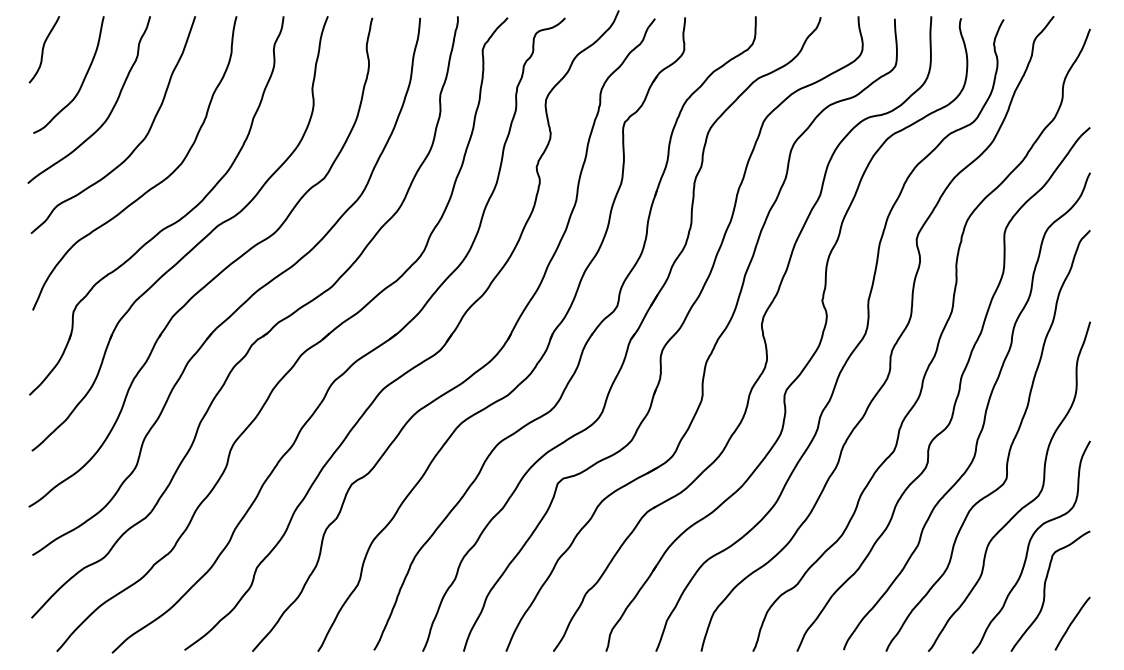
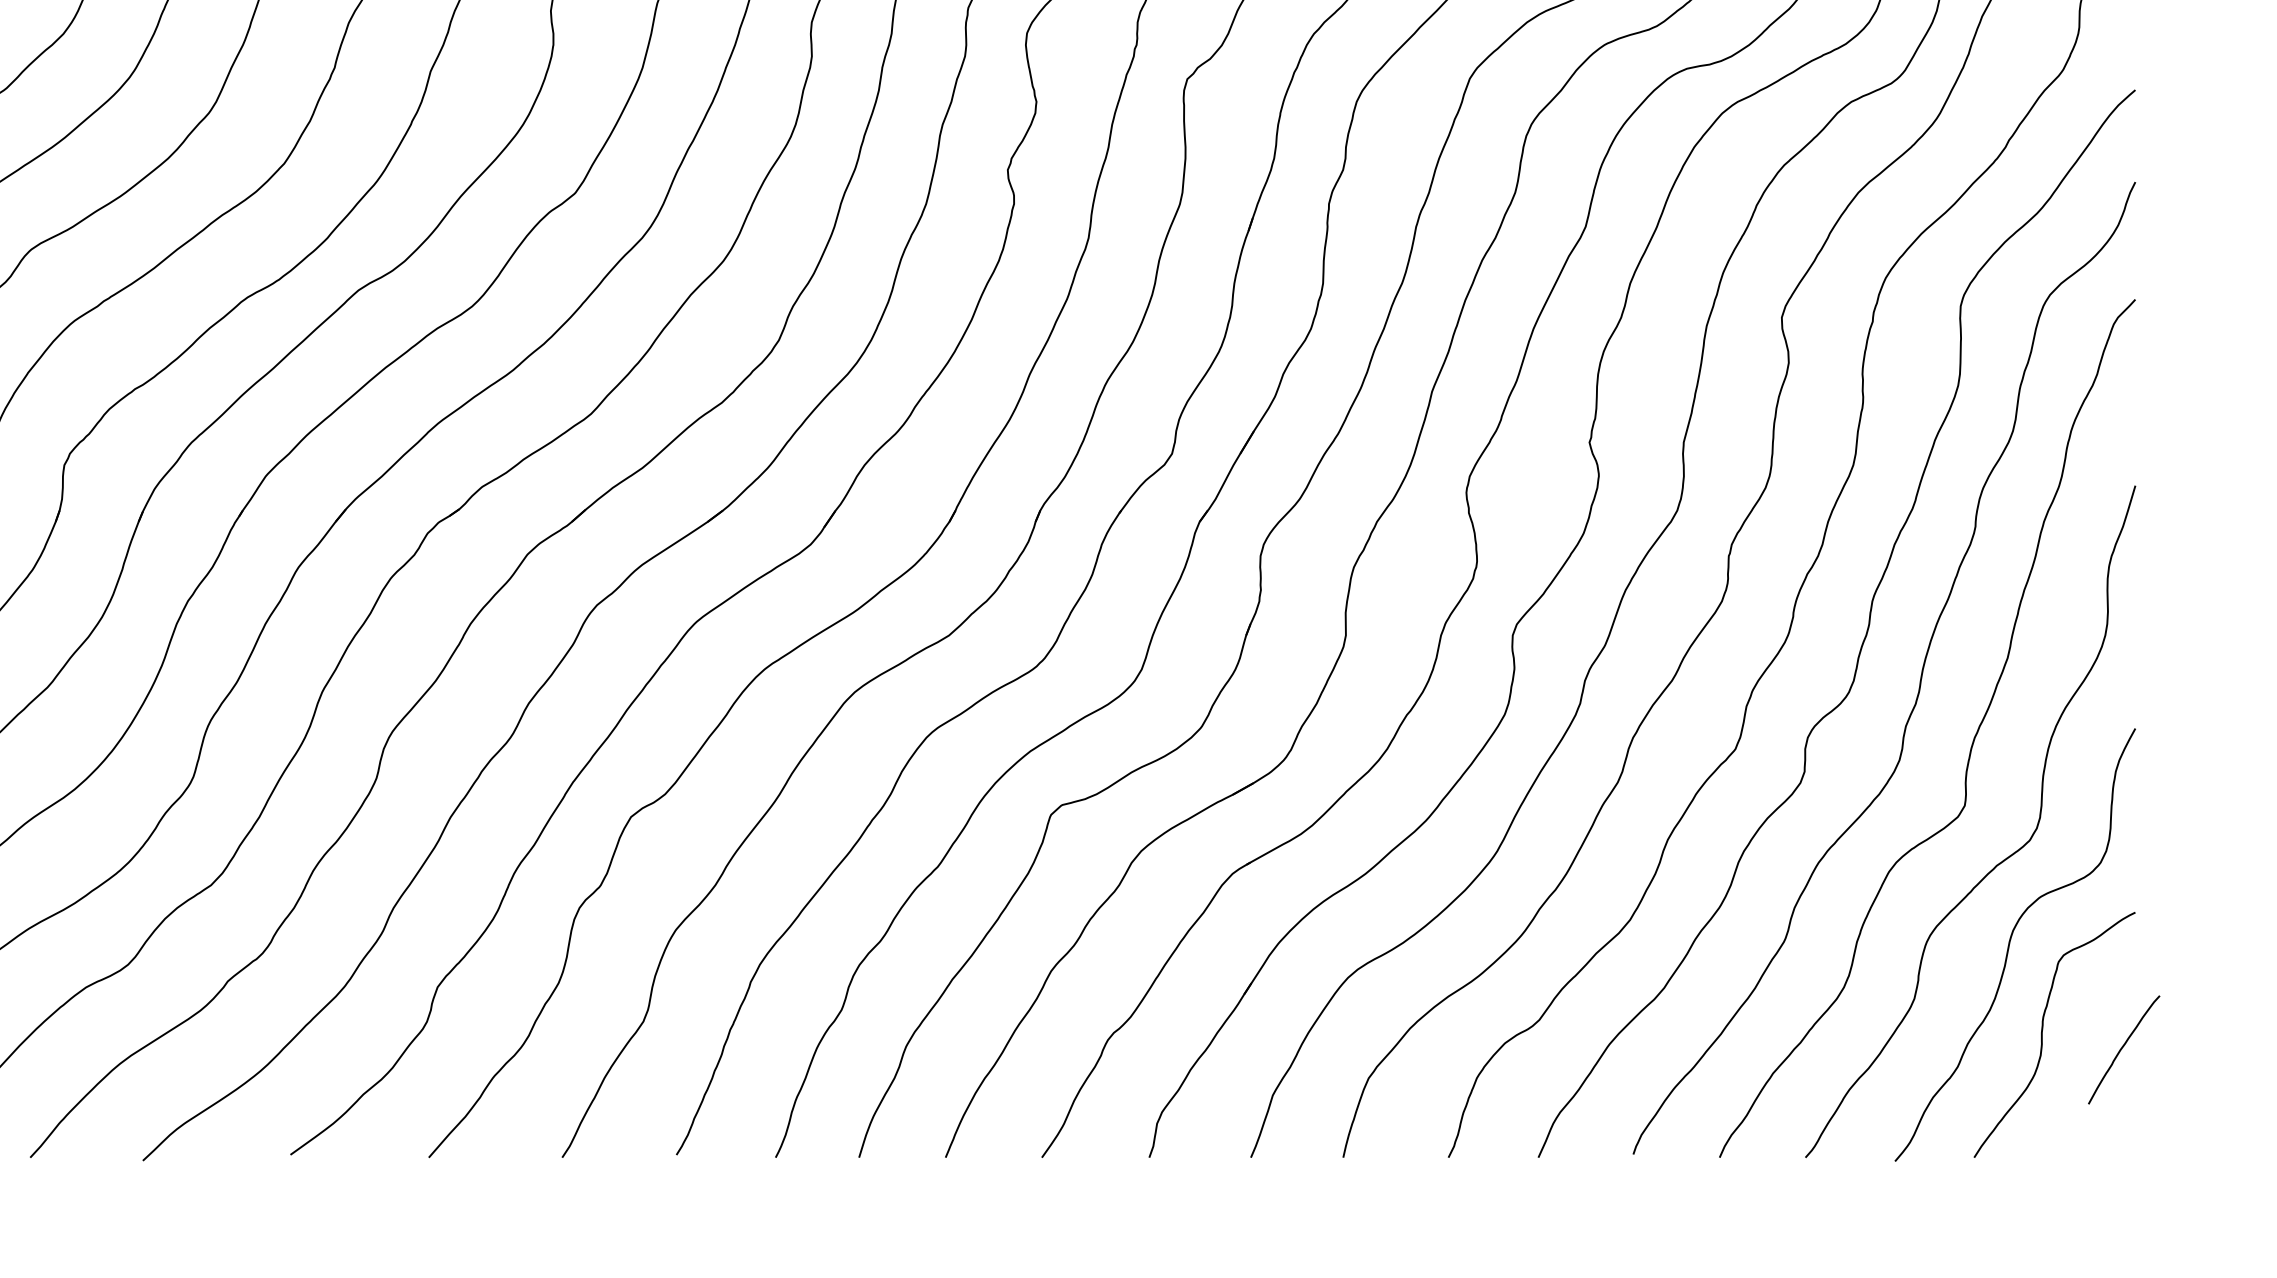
curve: (1072, 623) -> (2123, 1049), moved

